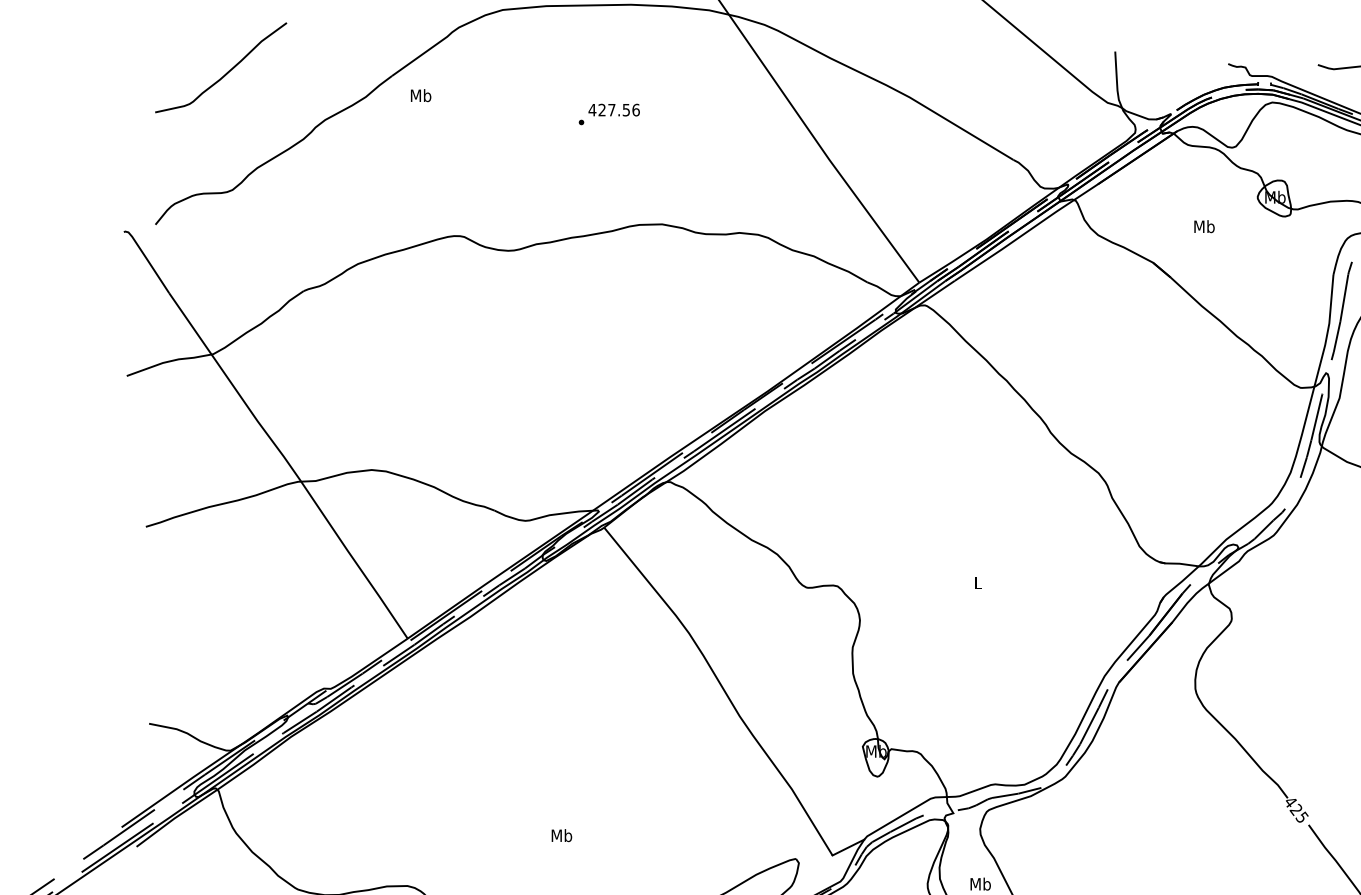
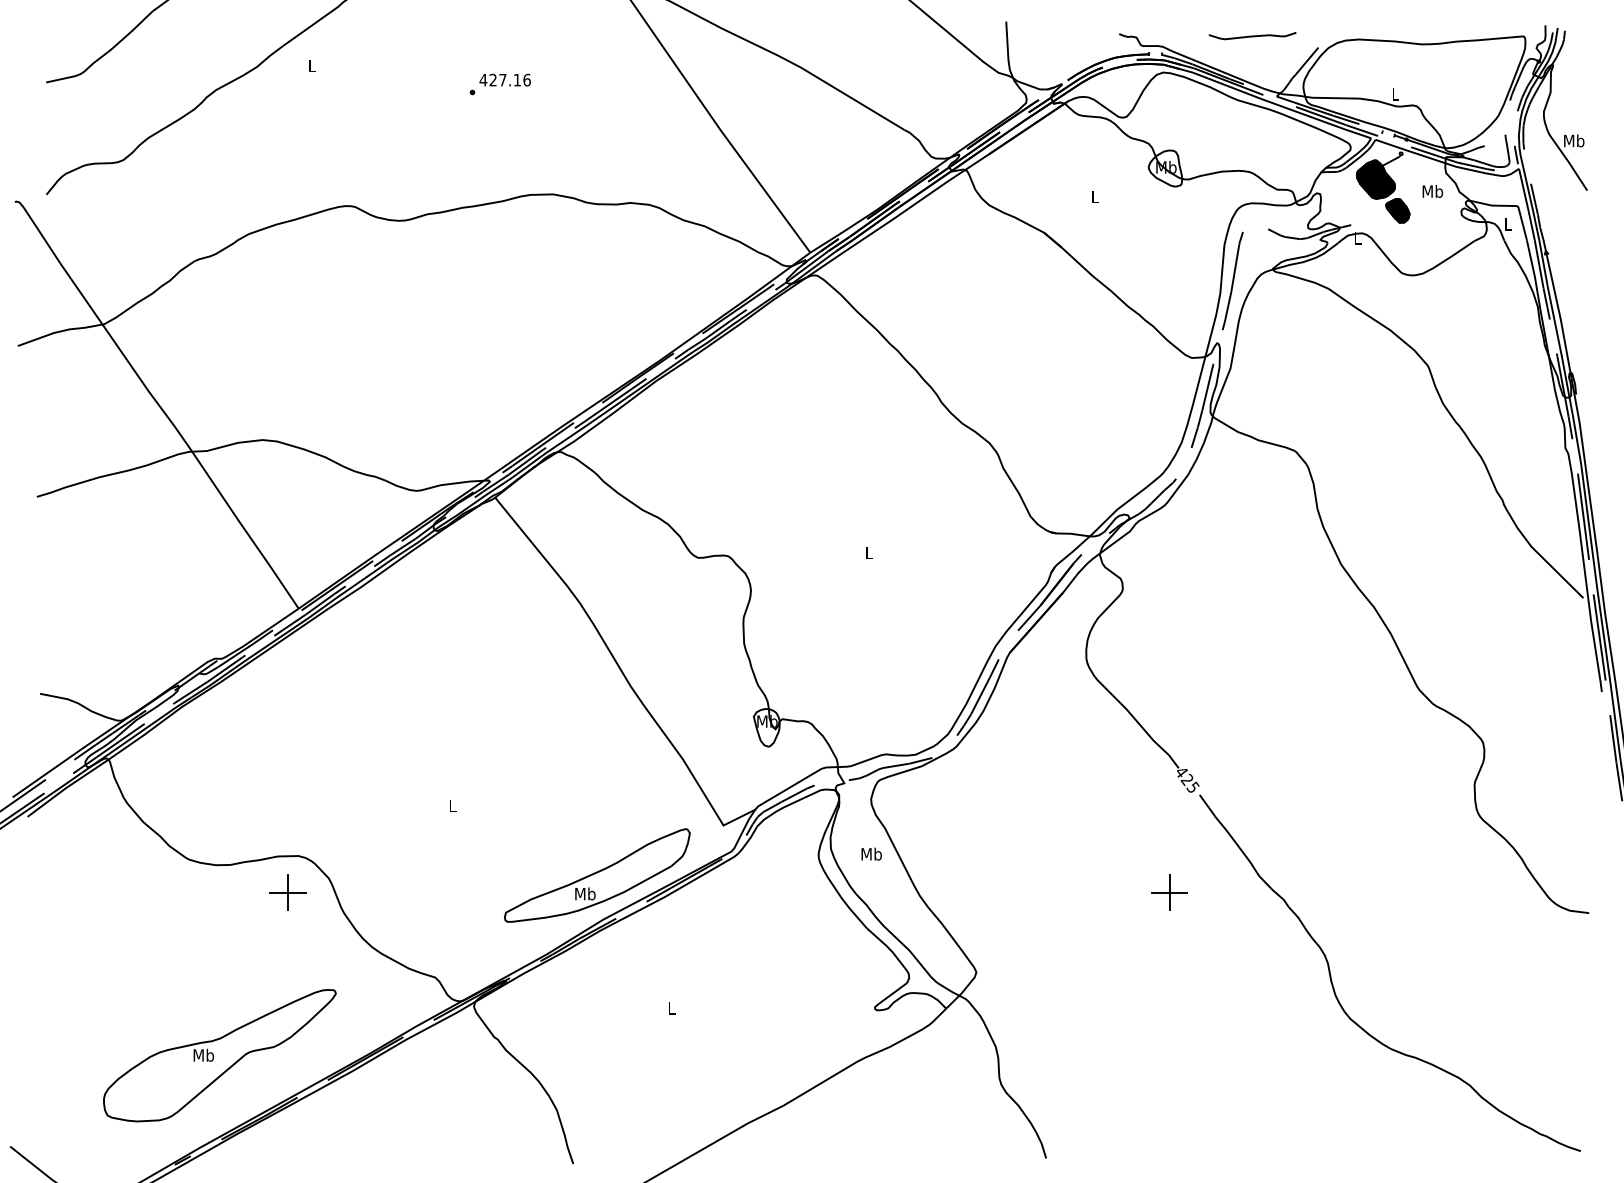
text: (420, 95) -> (311, 65), Mb -> L
text: (625, 110) -> (516, 80), 427.56 -> 427.16
text: (1204, 226) -> (1095, 196), Mb -> L
text: (561, 835) -> (452, 805), Mb -> L

